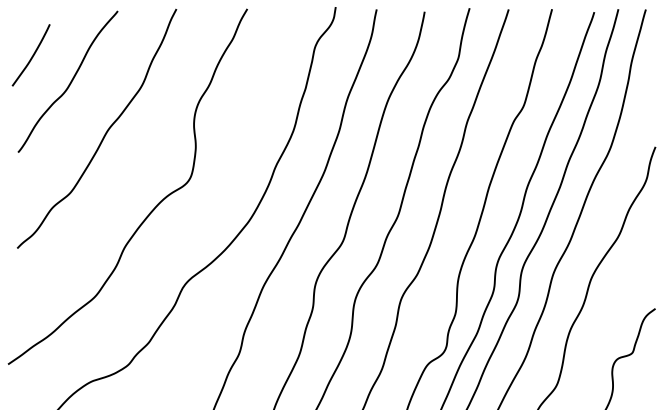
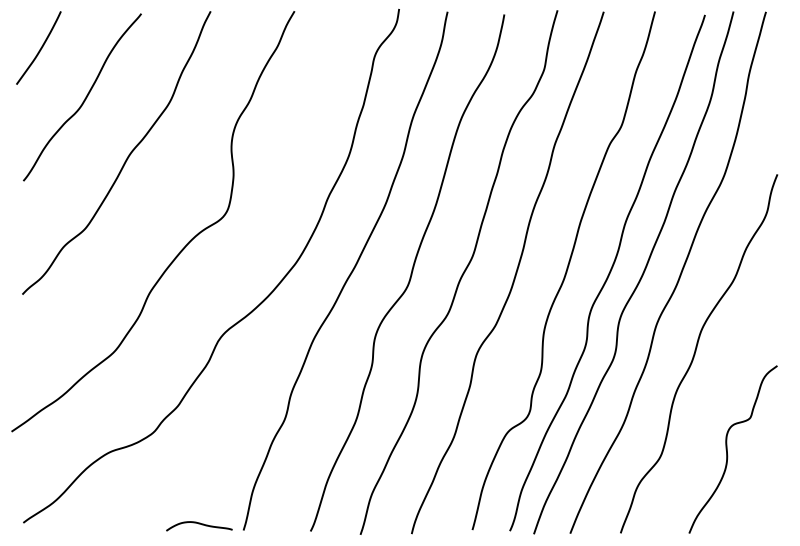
curve: (32, 54) -> (40, 47), moved

